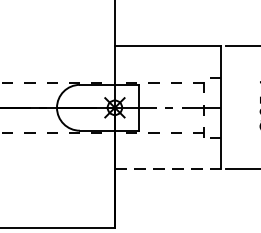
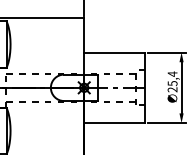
line: (167, 169) -> (114, 123), dashed -> solid

